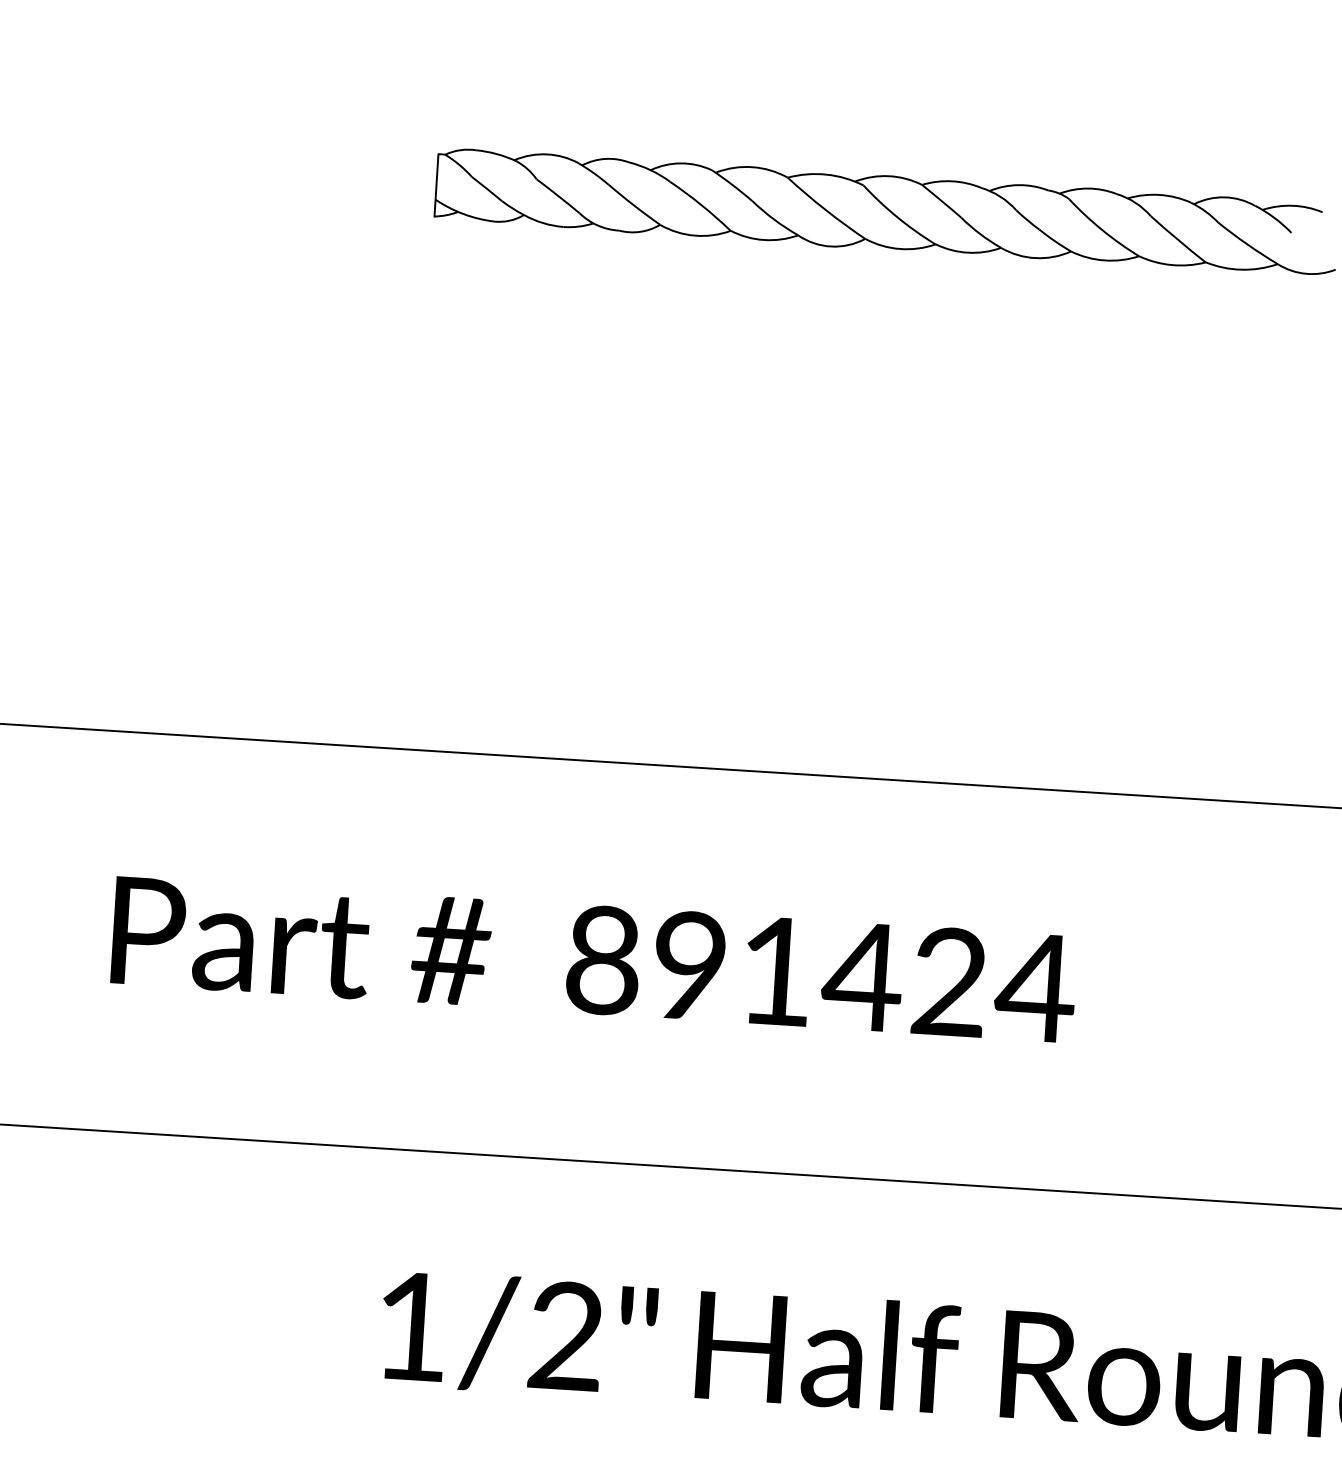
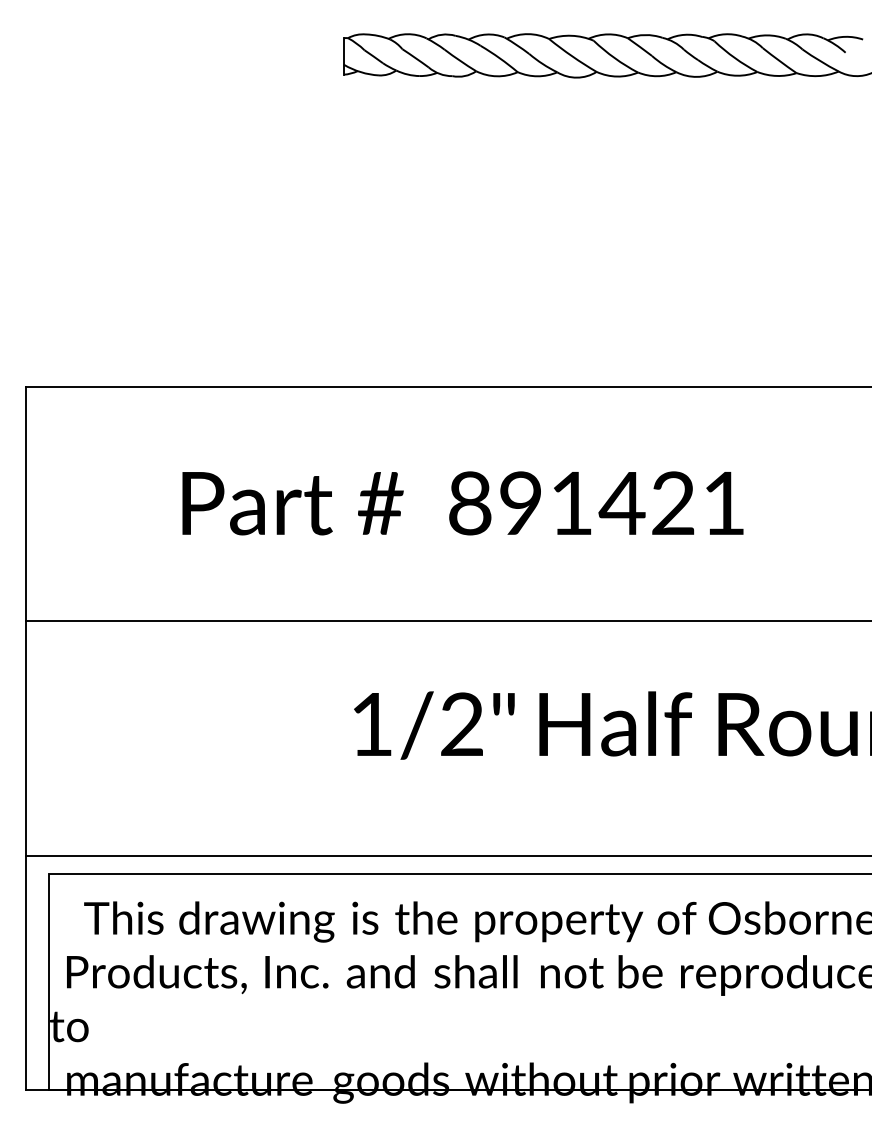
text: (1035, 987) -> (723, 503), 891424 -> 891421

